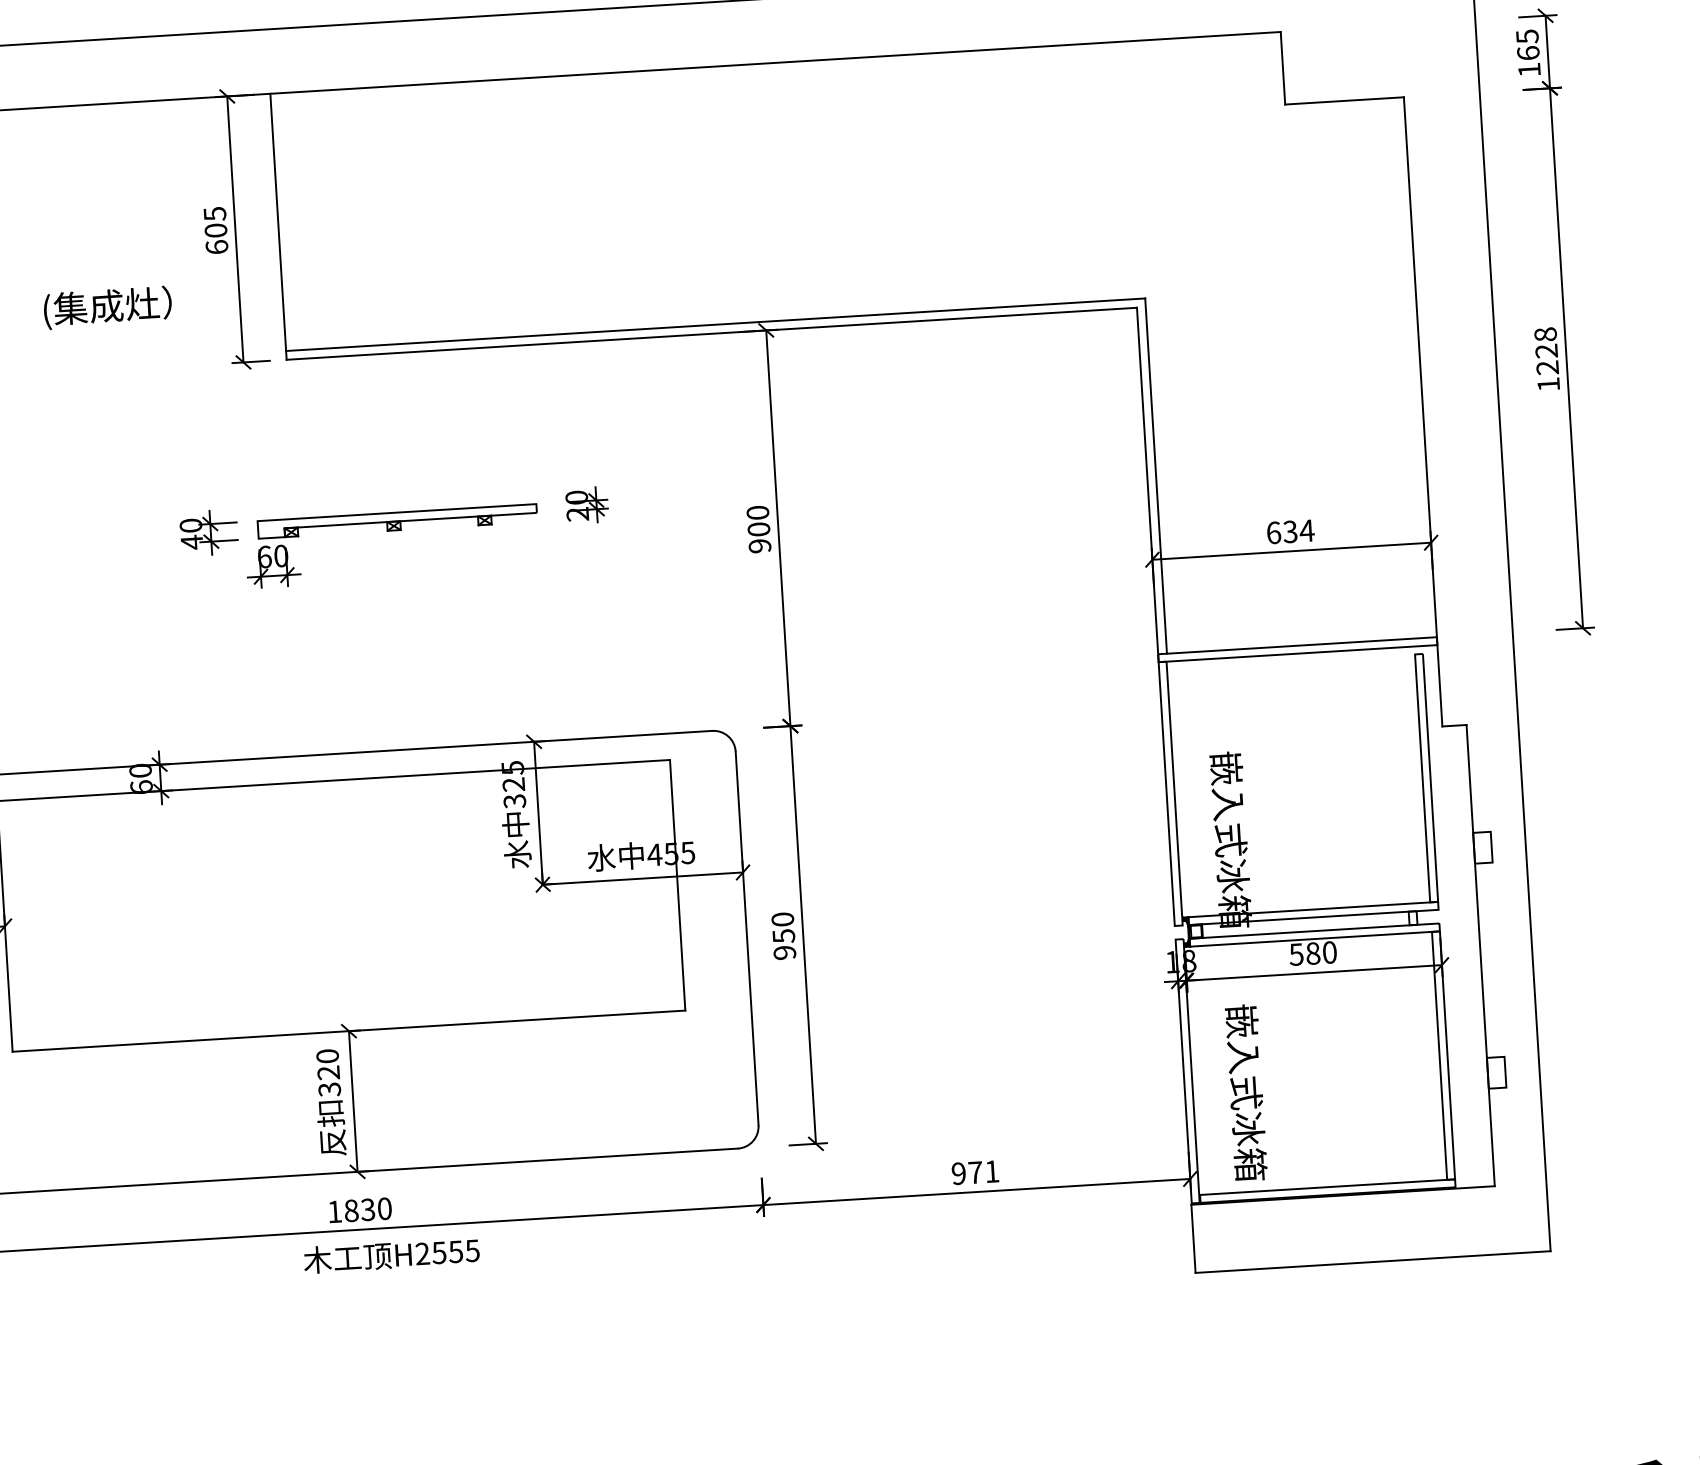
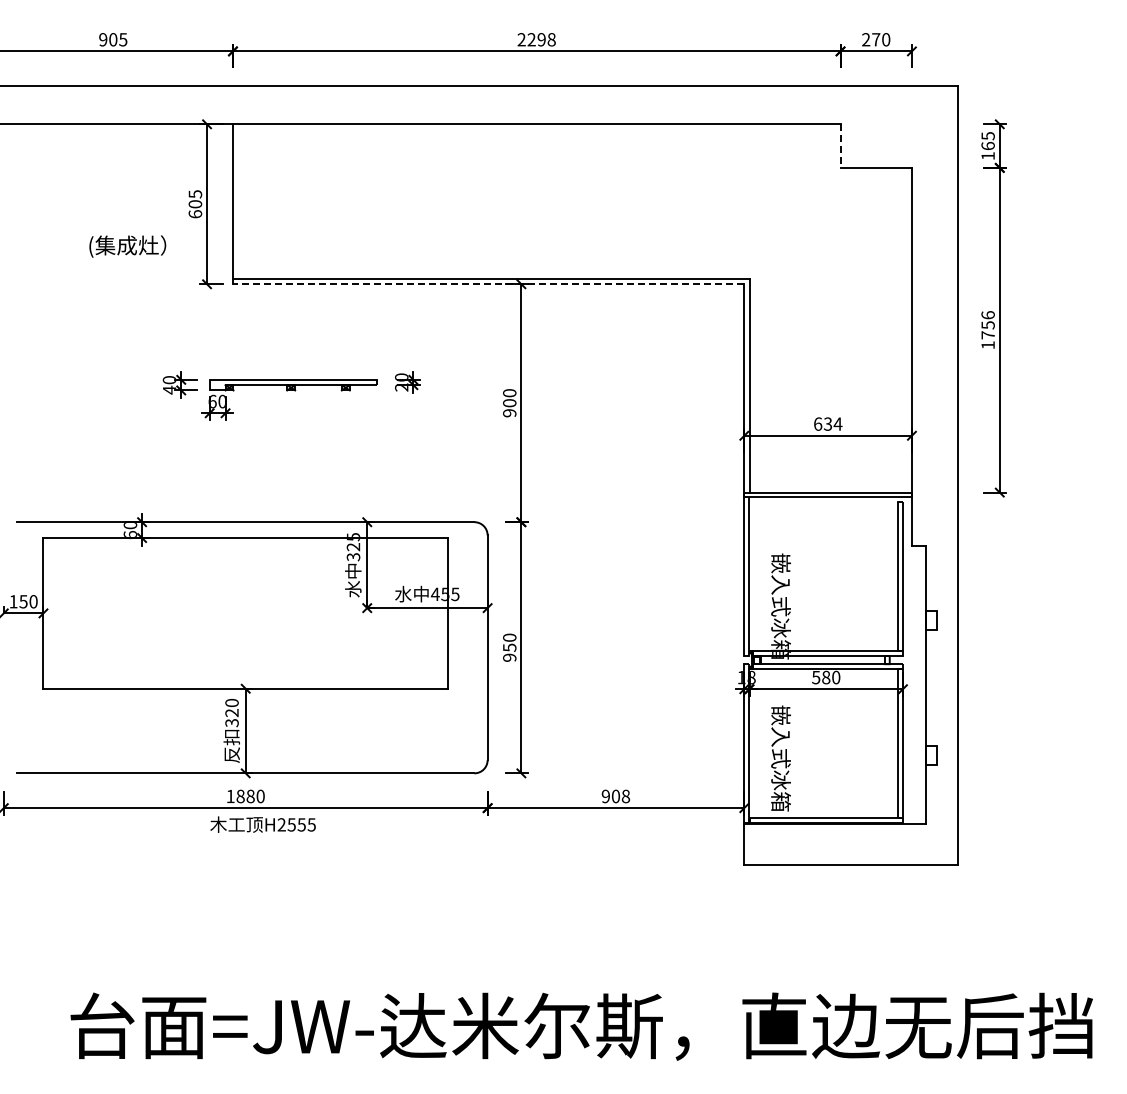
line: (1282, 68) -> (840, 146), solid -> dashed
line: (711, 334) -> (488, 284), solid -> dashed
text: (1545, 351) -> (987, 325), 1228 -> 1756
text: (983, 1172) -> (620, 796), 971 -> 908
text: (367, 1209) -> (250, 796), 1830 -> 1880

